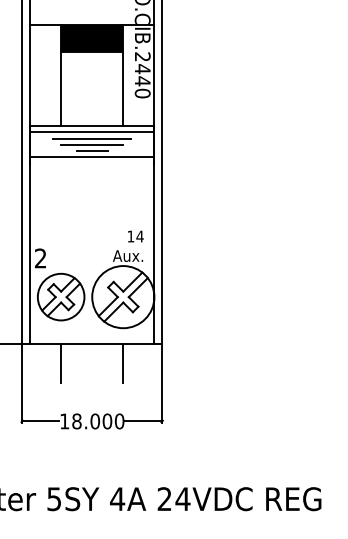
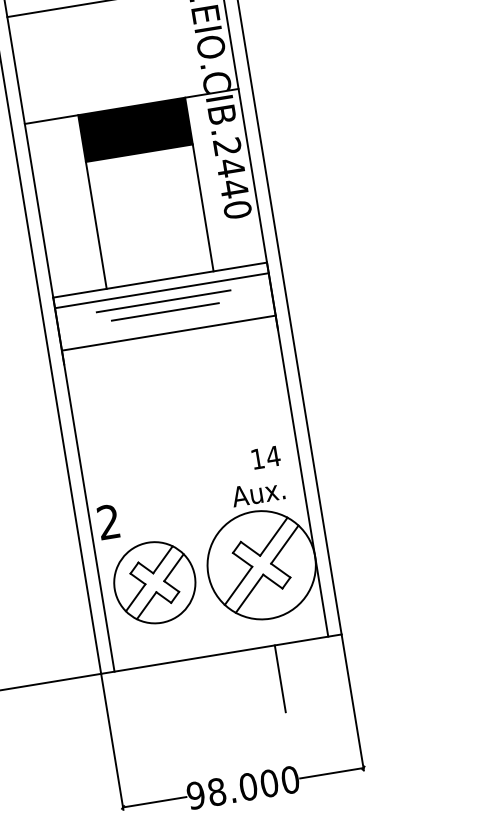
line: (91, 150) -> (165, 322), removed
line: (61, 362) -> (173, 695), removed
text: (64, 421) -> (195, 795), 18.000 -> 98.000

